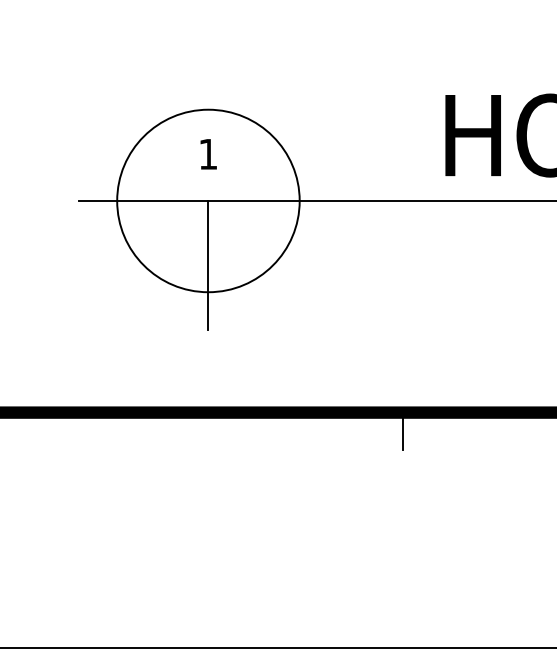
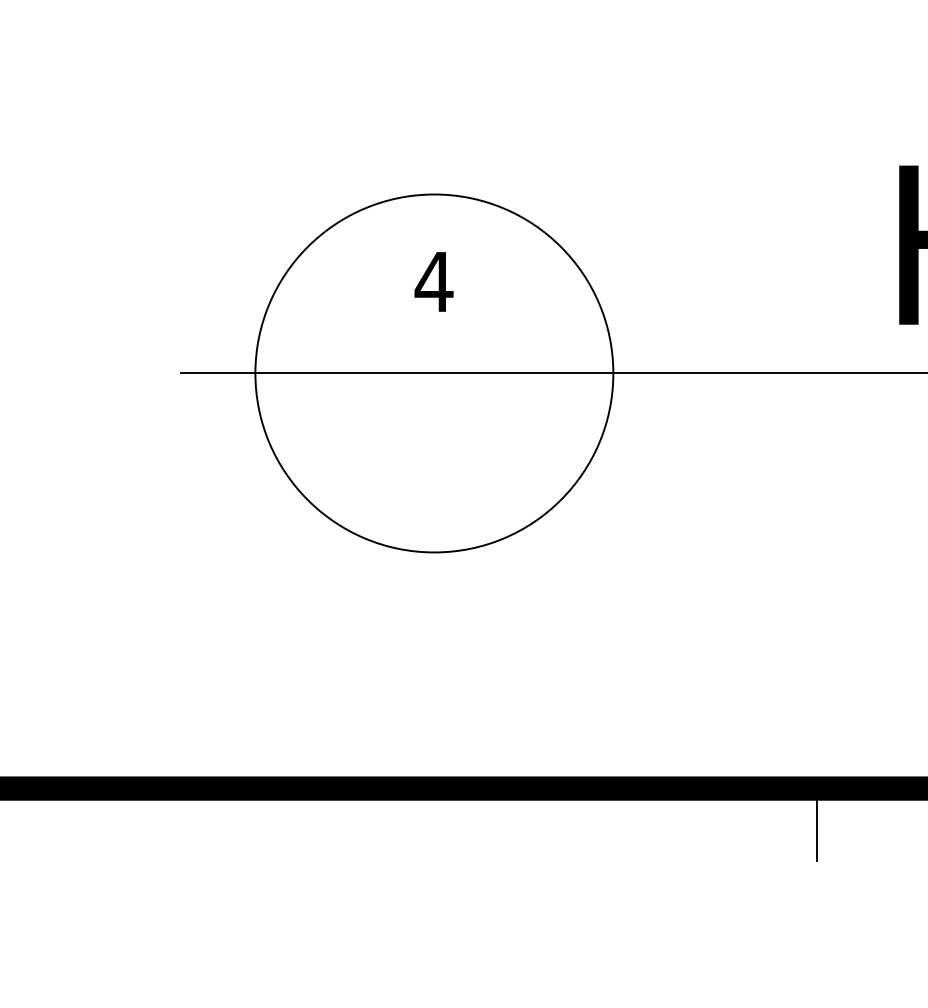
text: (208, 154) -> (434, 282), 1 -> 4
line: (208, 265) -> (434, 500), removed

